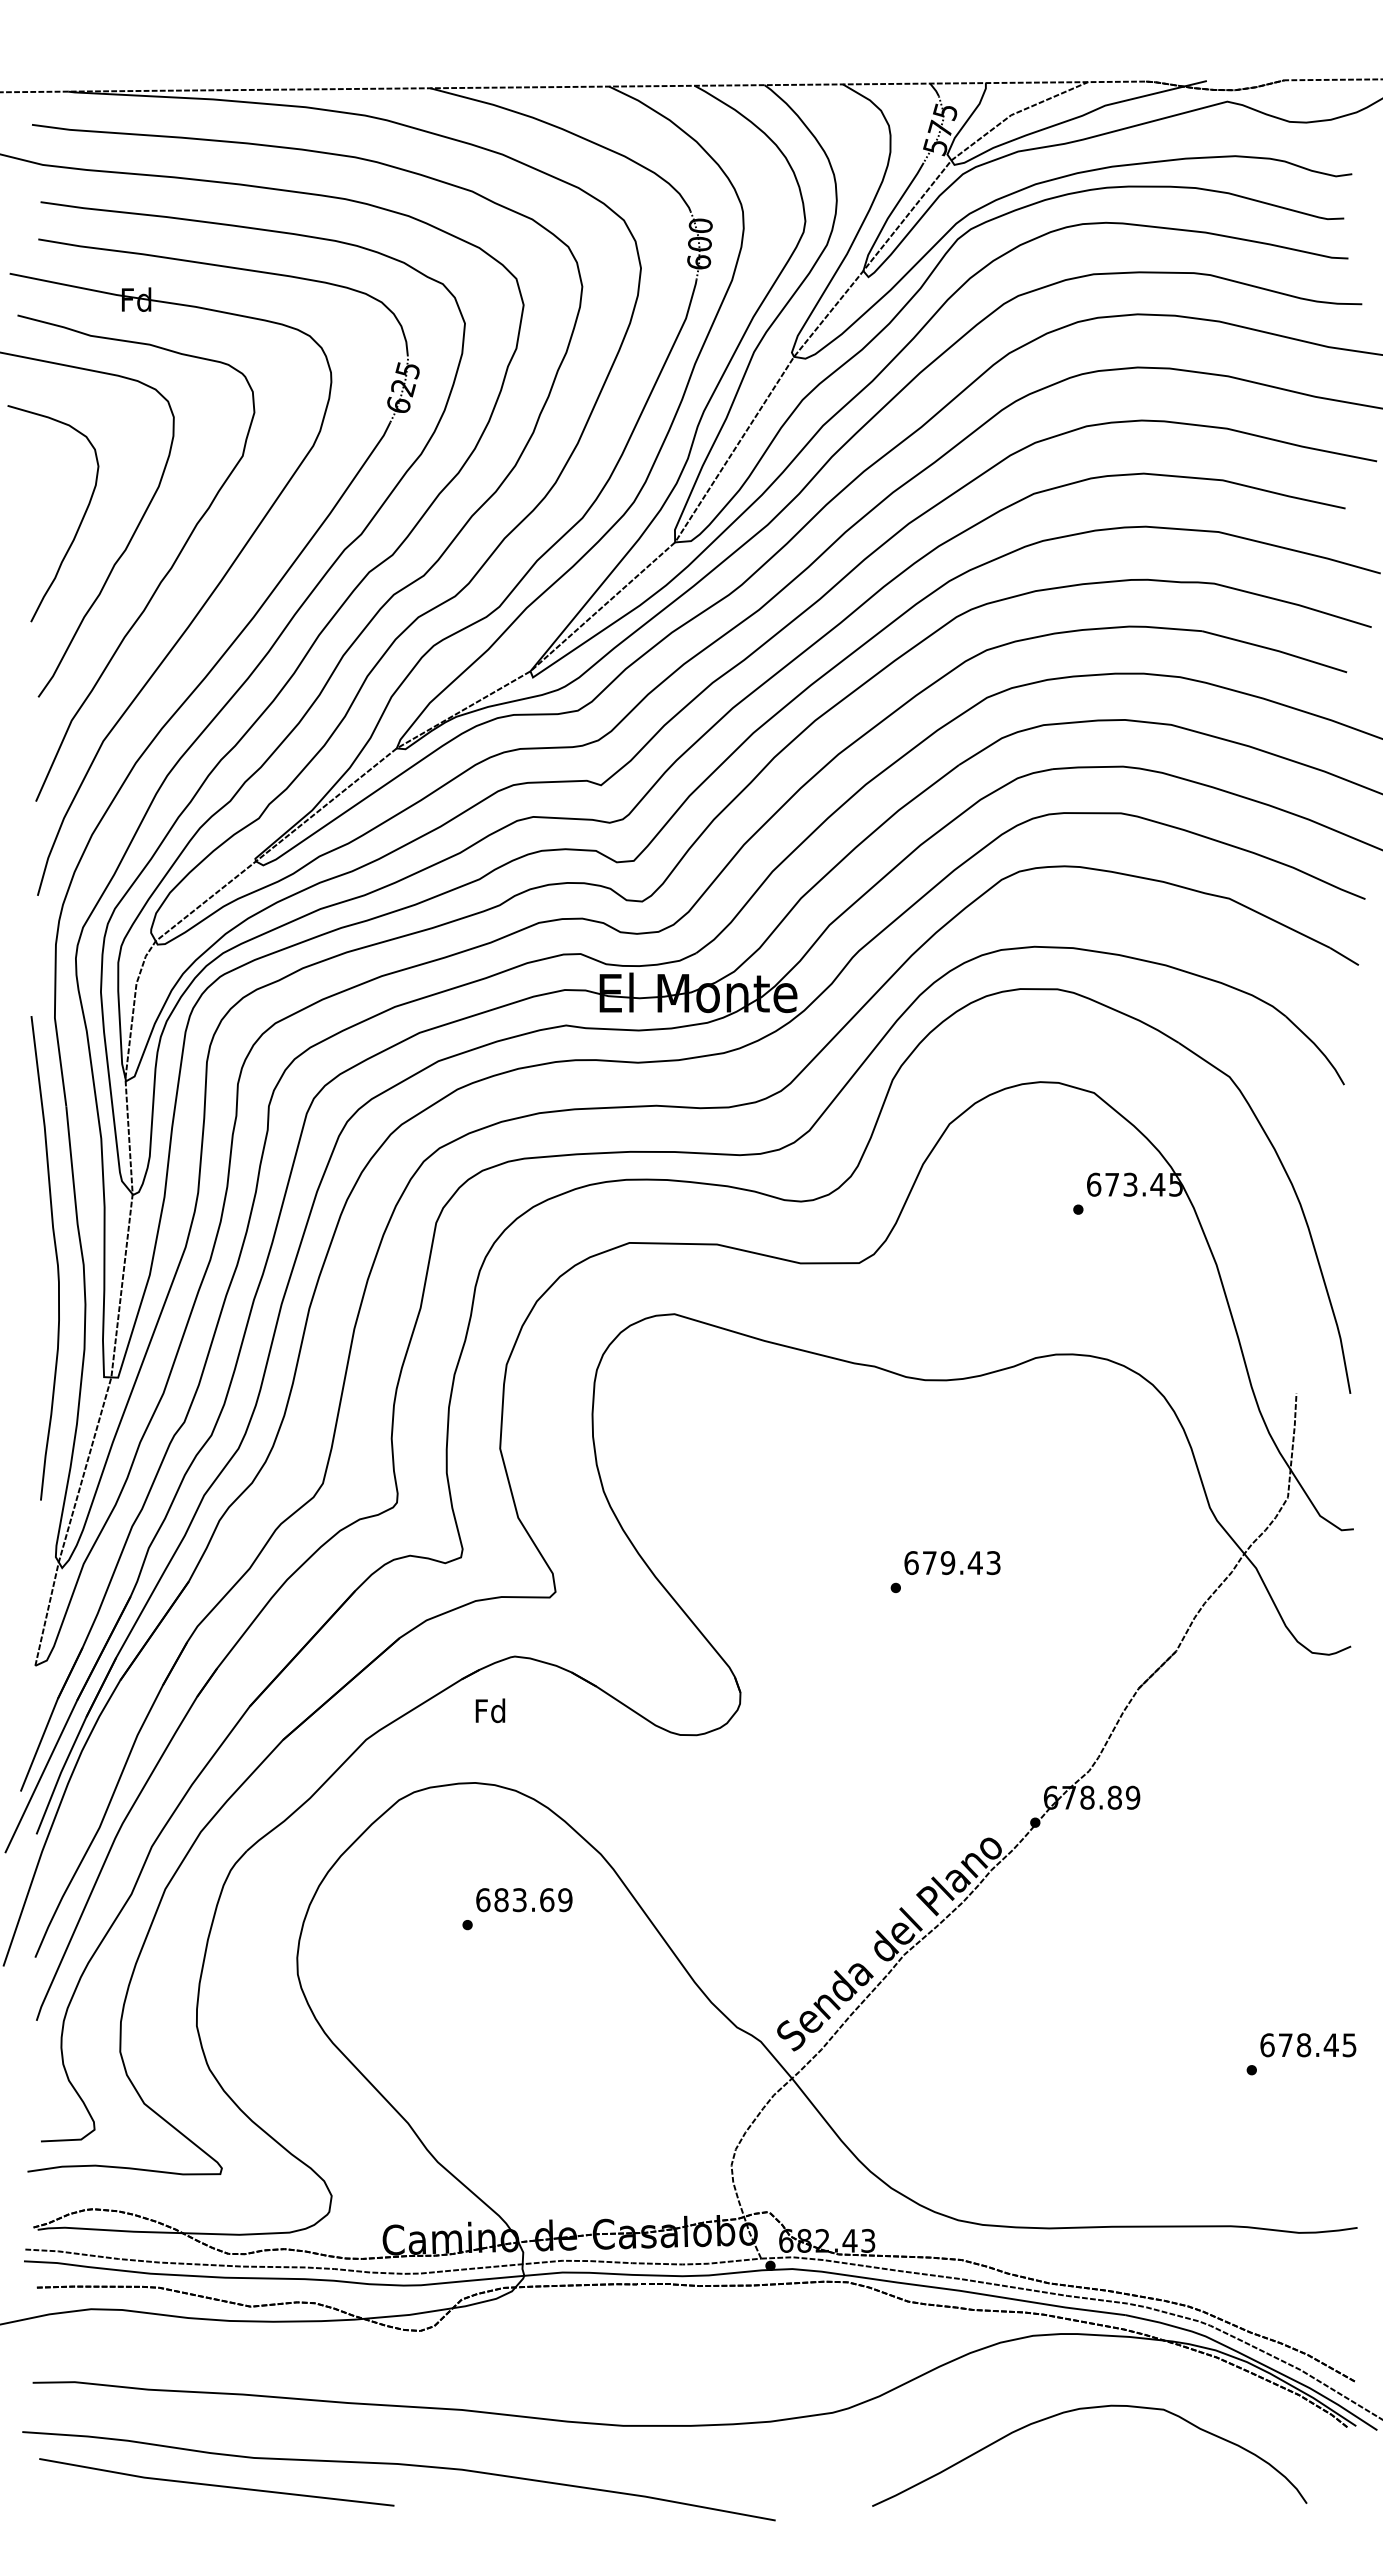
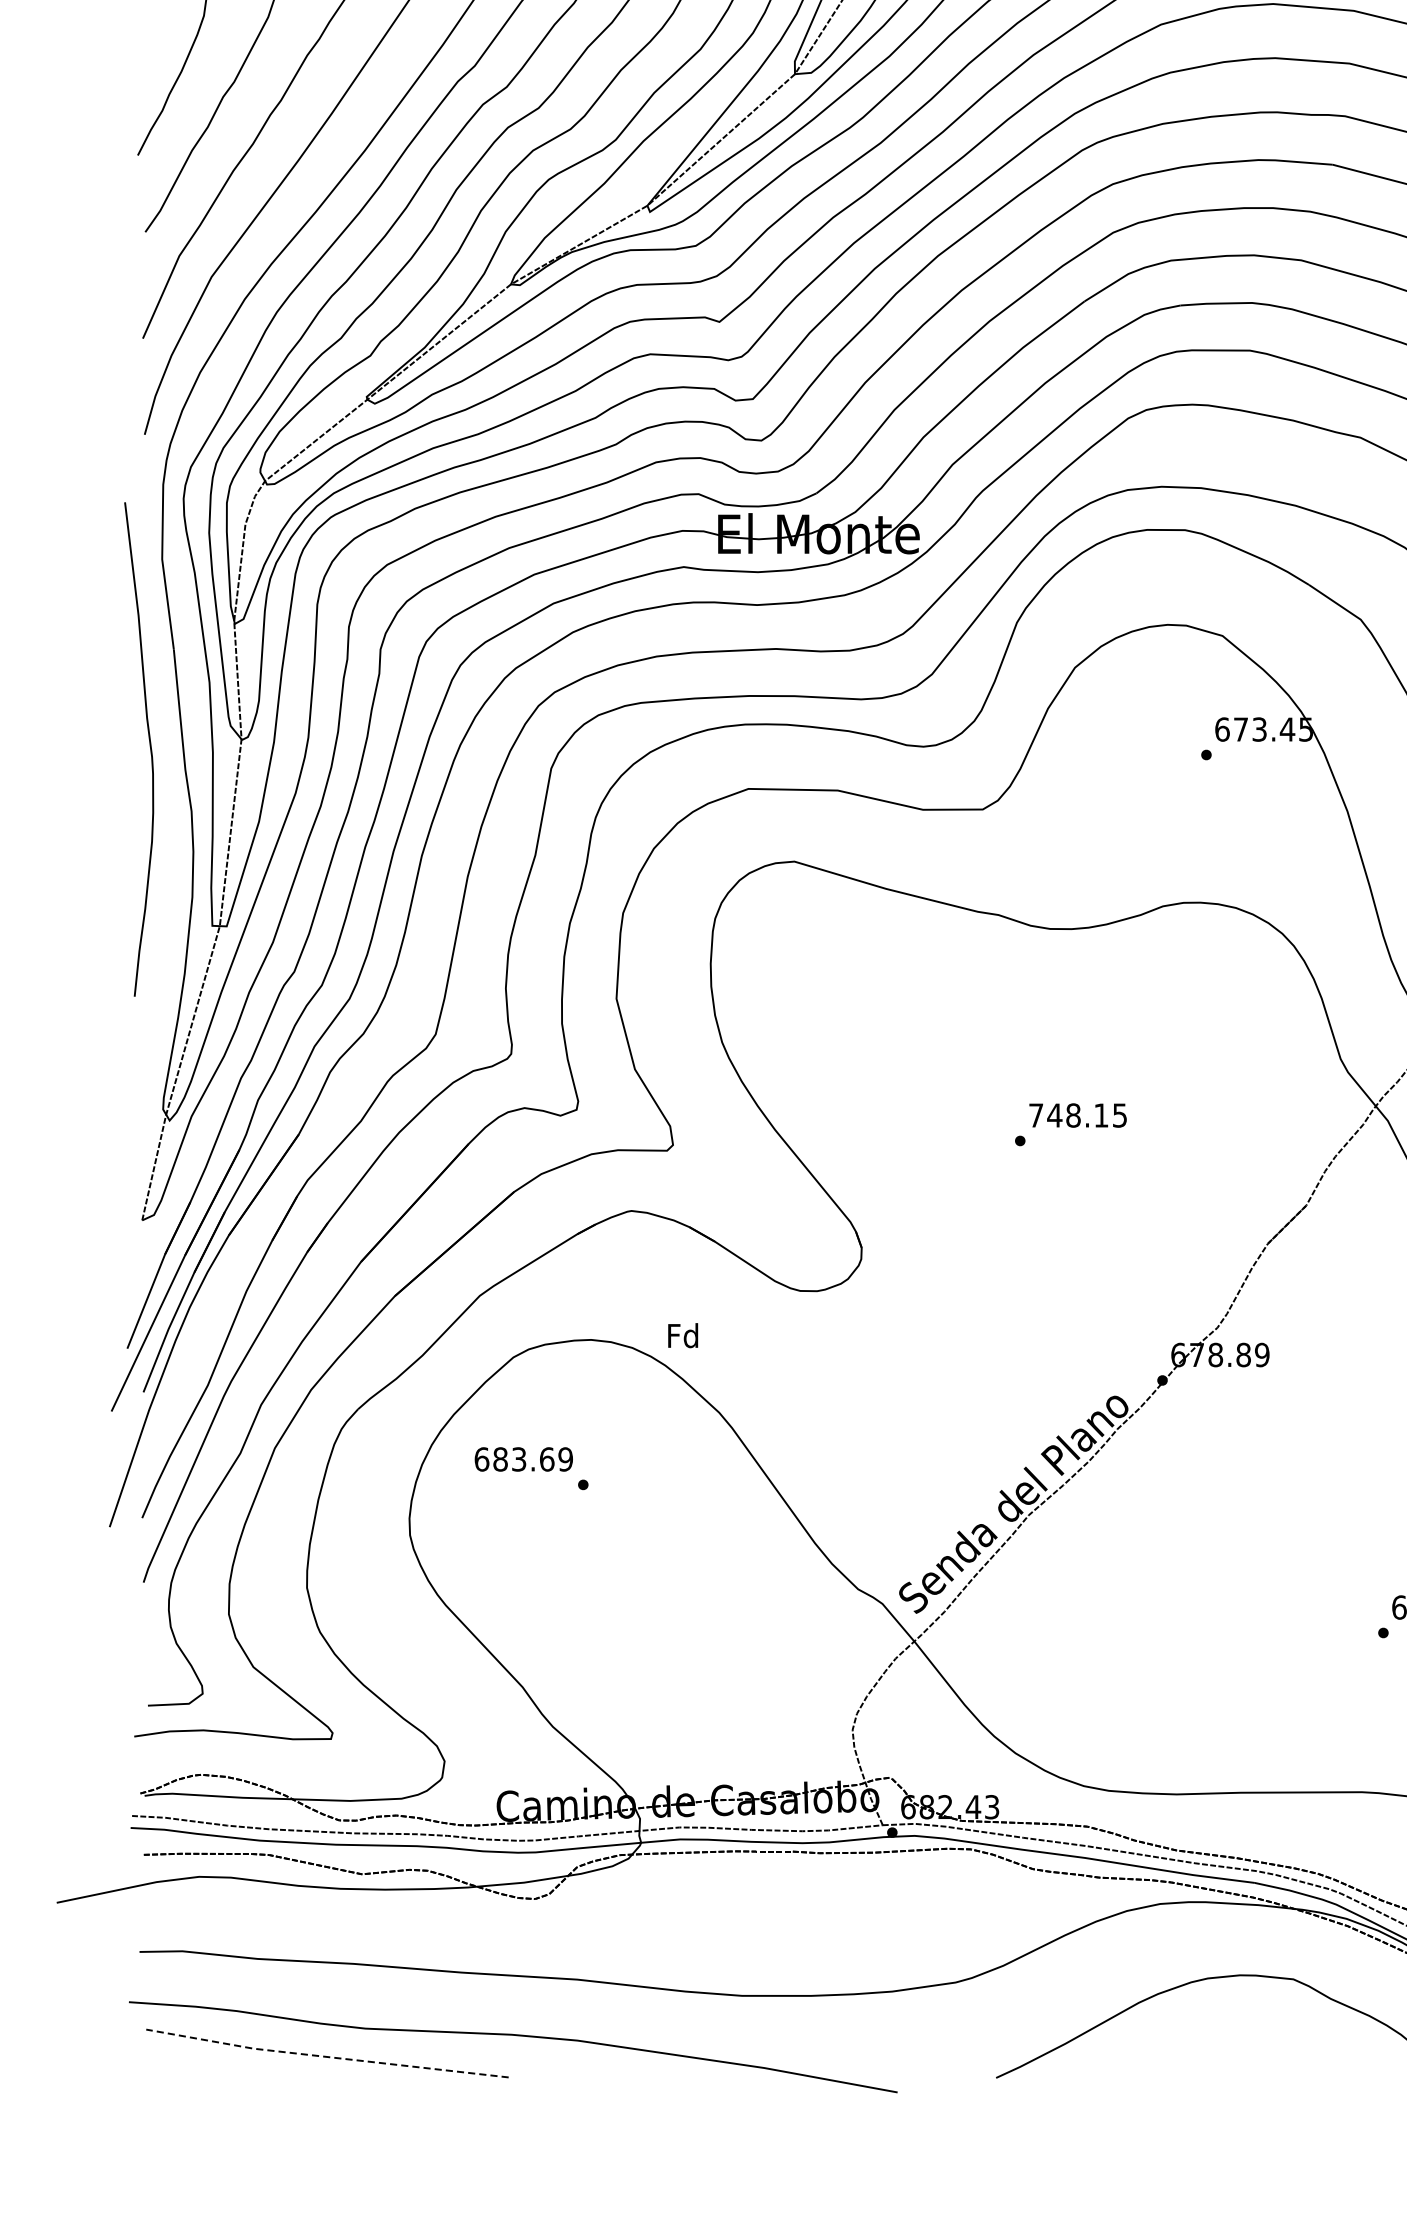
curve: (55, 1256) -> (149, 747), moved
text: (952, 1563) -> (1078, 1115), 679.43 -> 748.15
text: (490, 1710) -> (683, 1335), moved
text: (524, 1900) -> (524, 1459), moved
line: (215, 2485) -> (326, 2056), solid -> dashed

